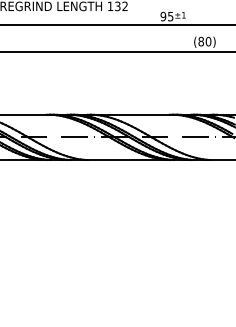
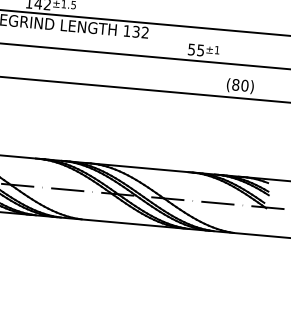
text: (163, 15) -> (191, 48), 95 -> 55

